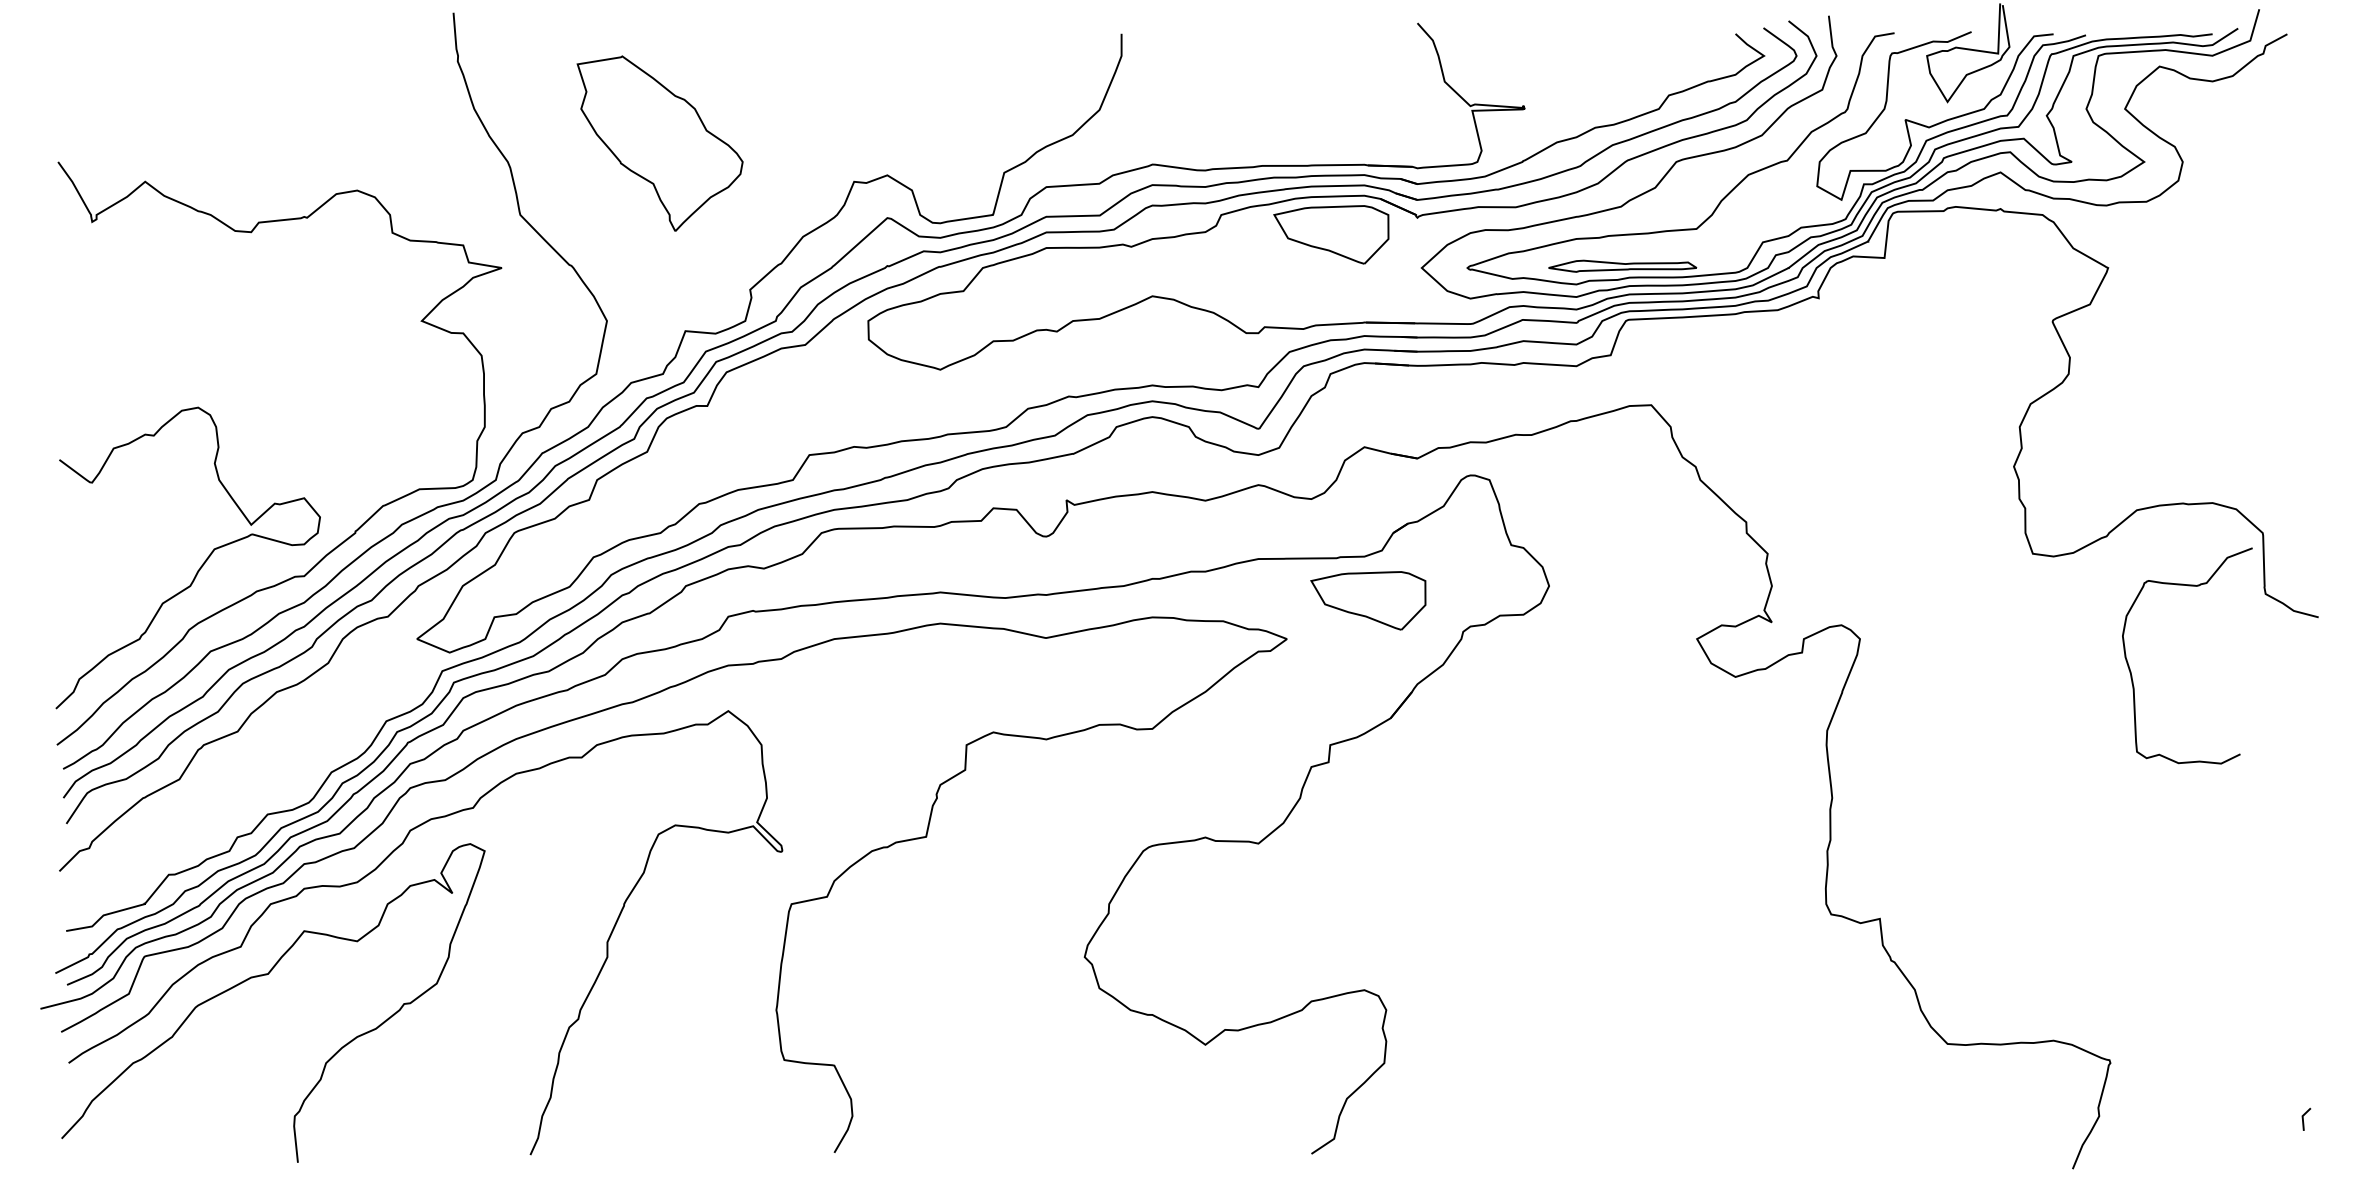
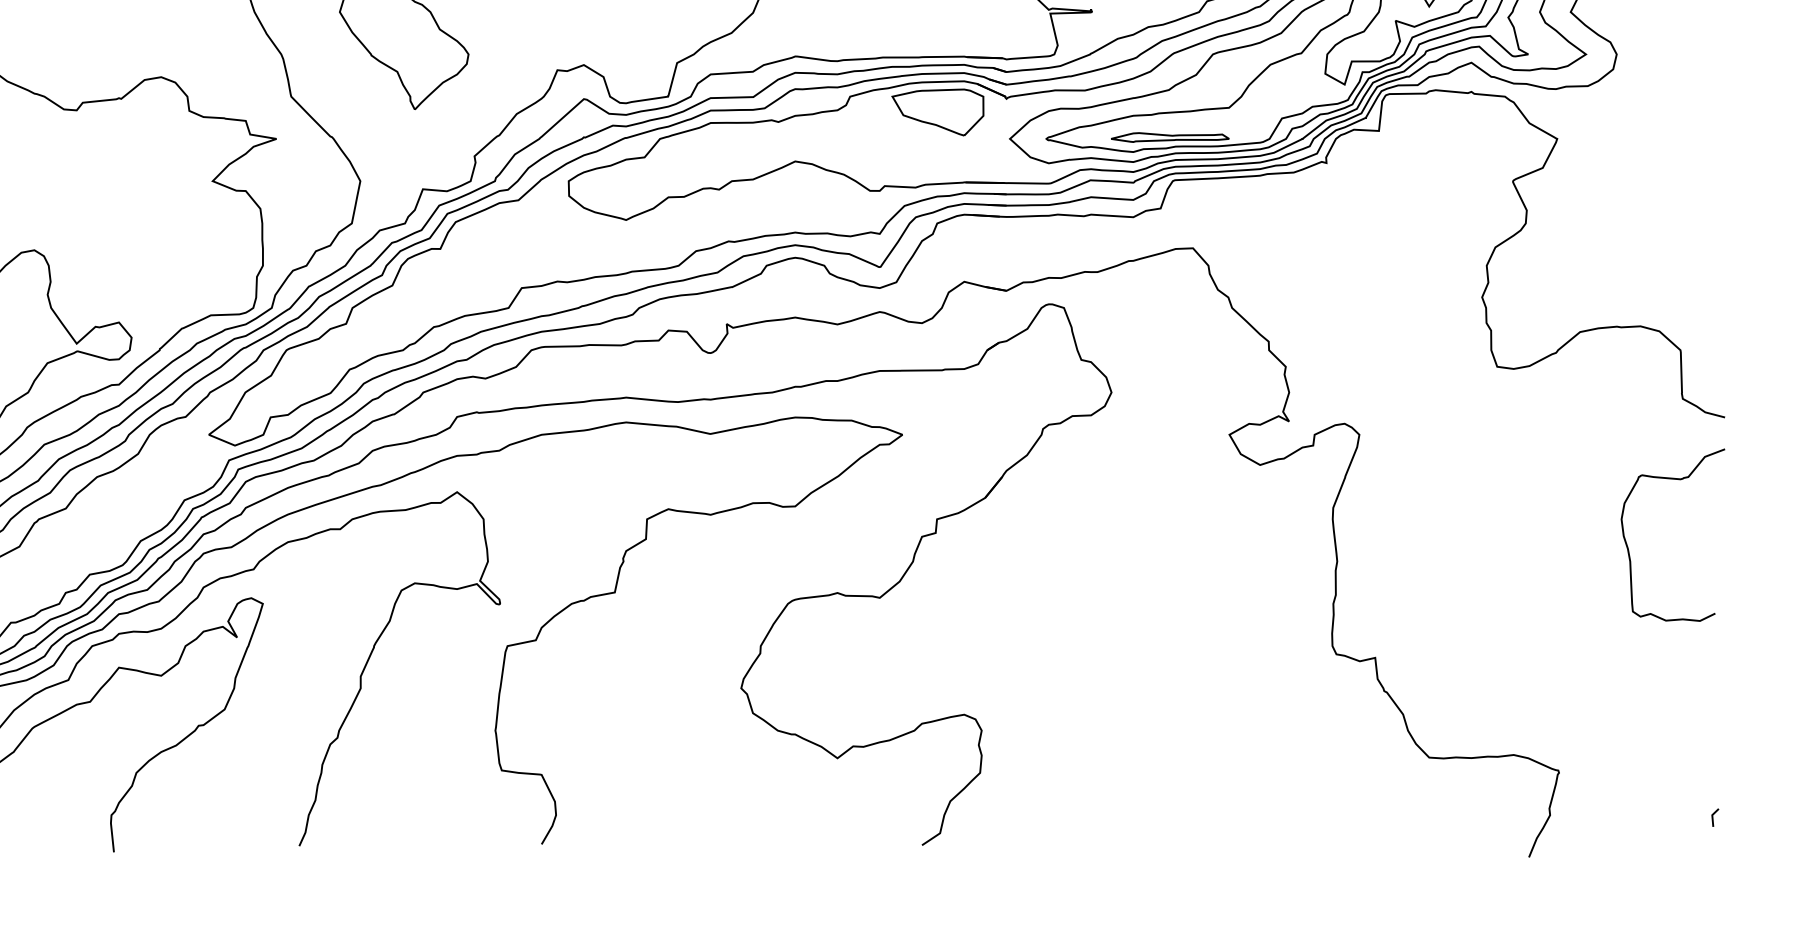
part: (1368, 600) -> (967, 404), removed
curve: (2131, 671) -> (1628, 547), moved

